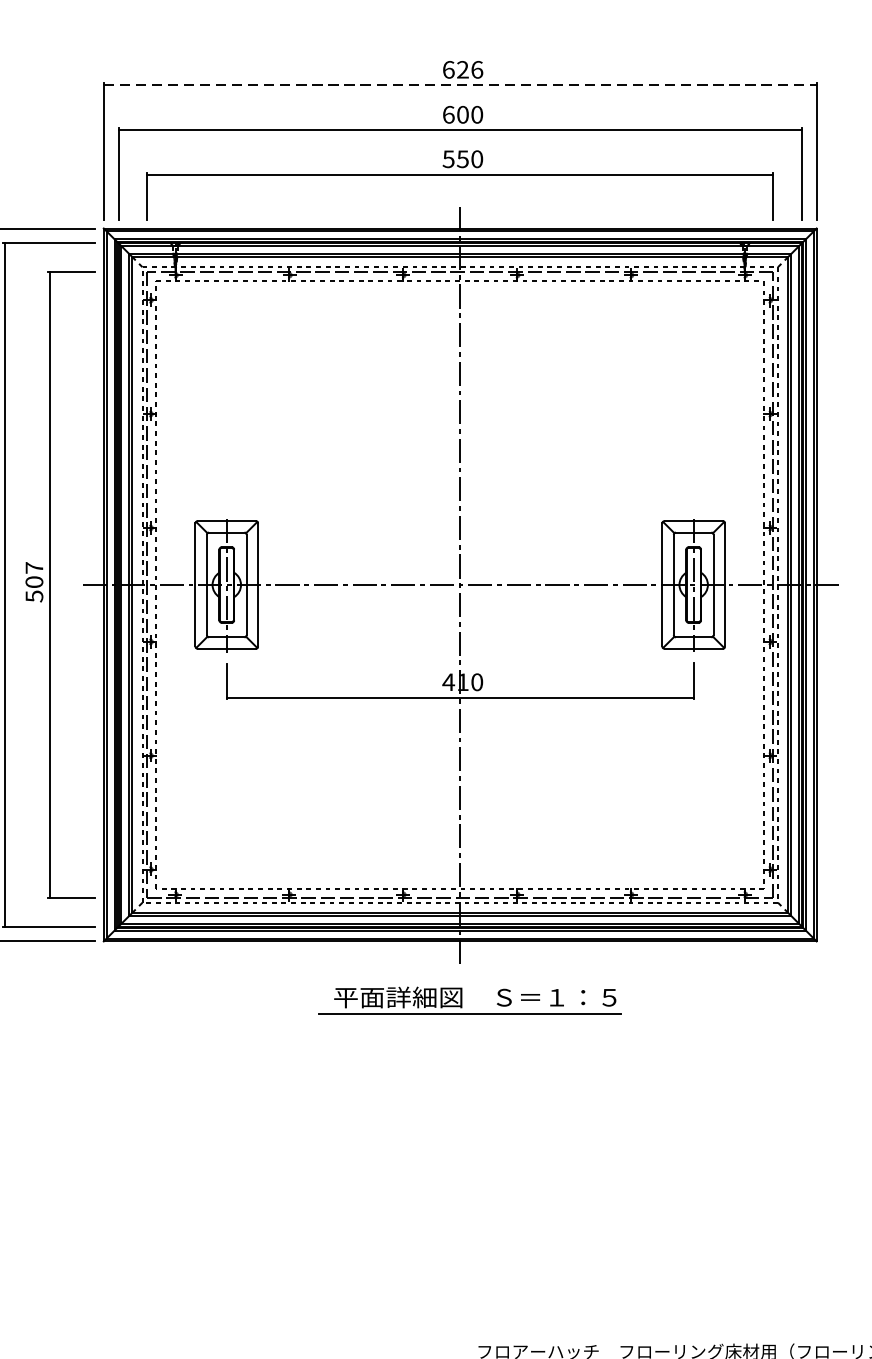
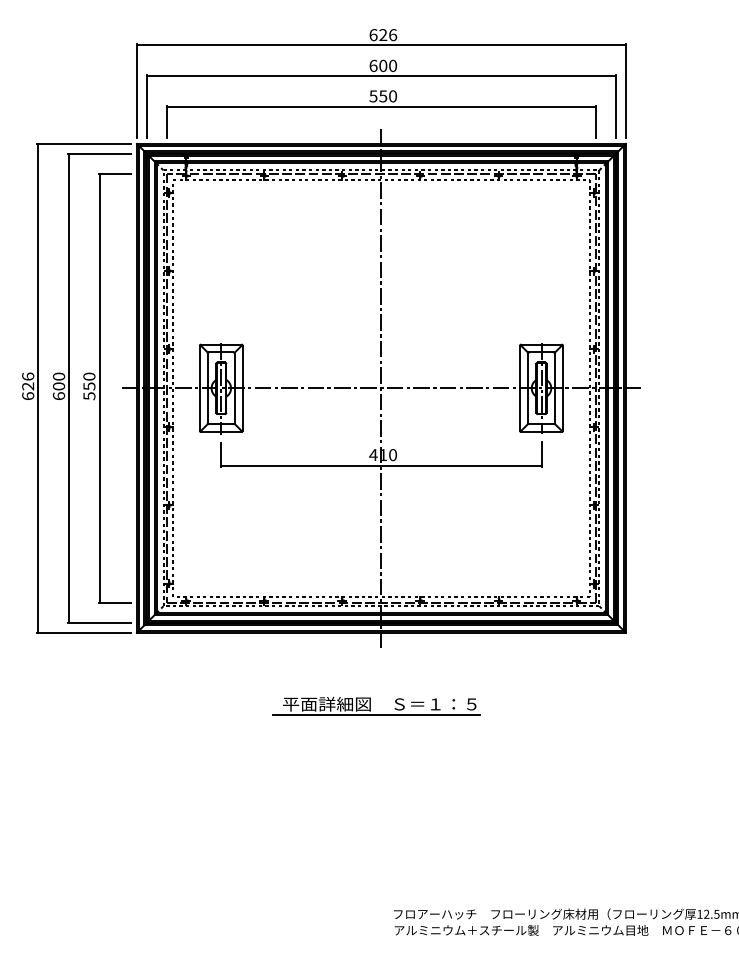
line: (460, 85) -> (381, 45), dashed -> solid
text: (34, 574) -> (89, 381), 507 -> 550
part: (470, 999) -> (376, 705), moved

